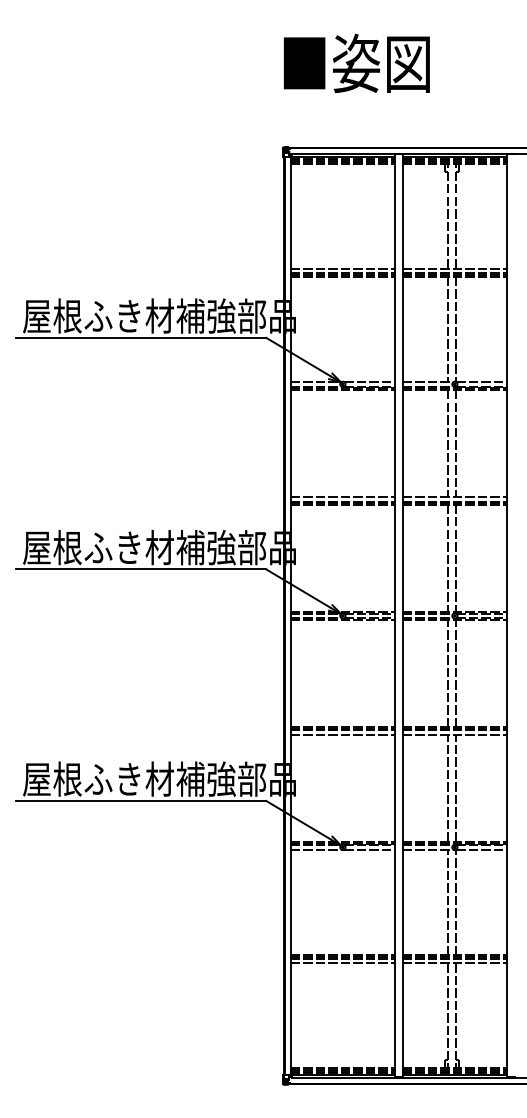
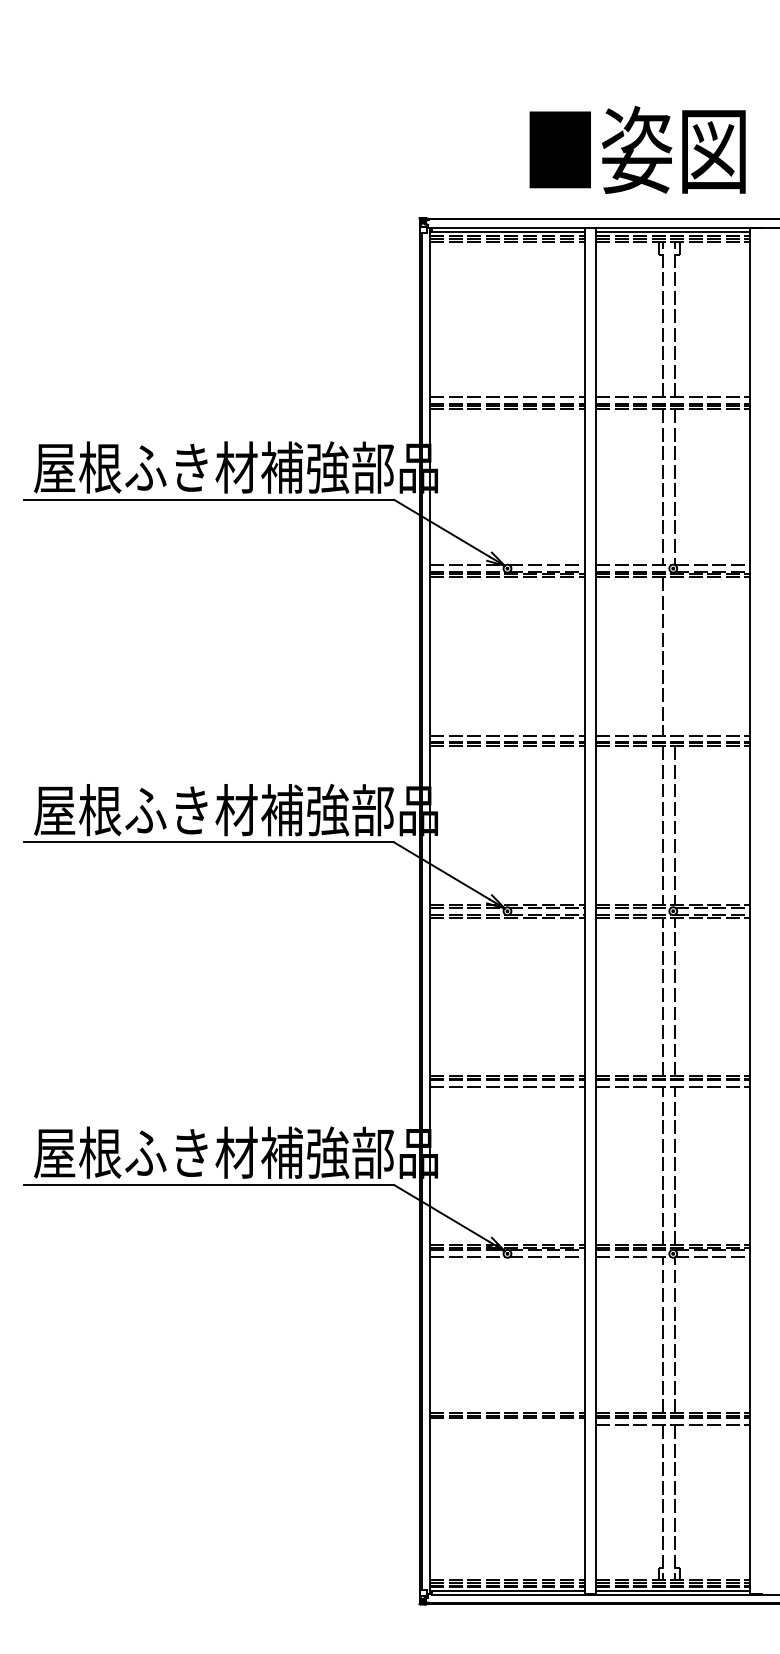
text: (356, 63) -> (637, 150), moved
line: (456, 443) -> (675, 656), removed
line: (342, 963) -> (506, 1425), removed

